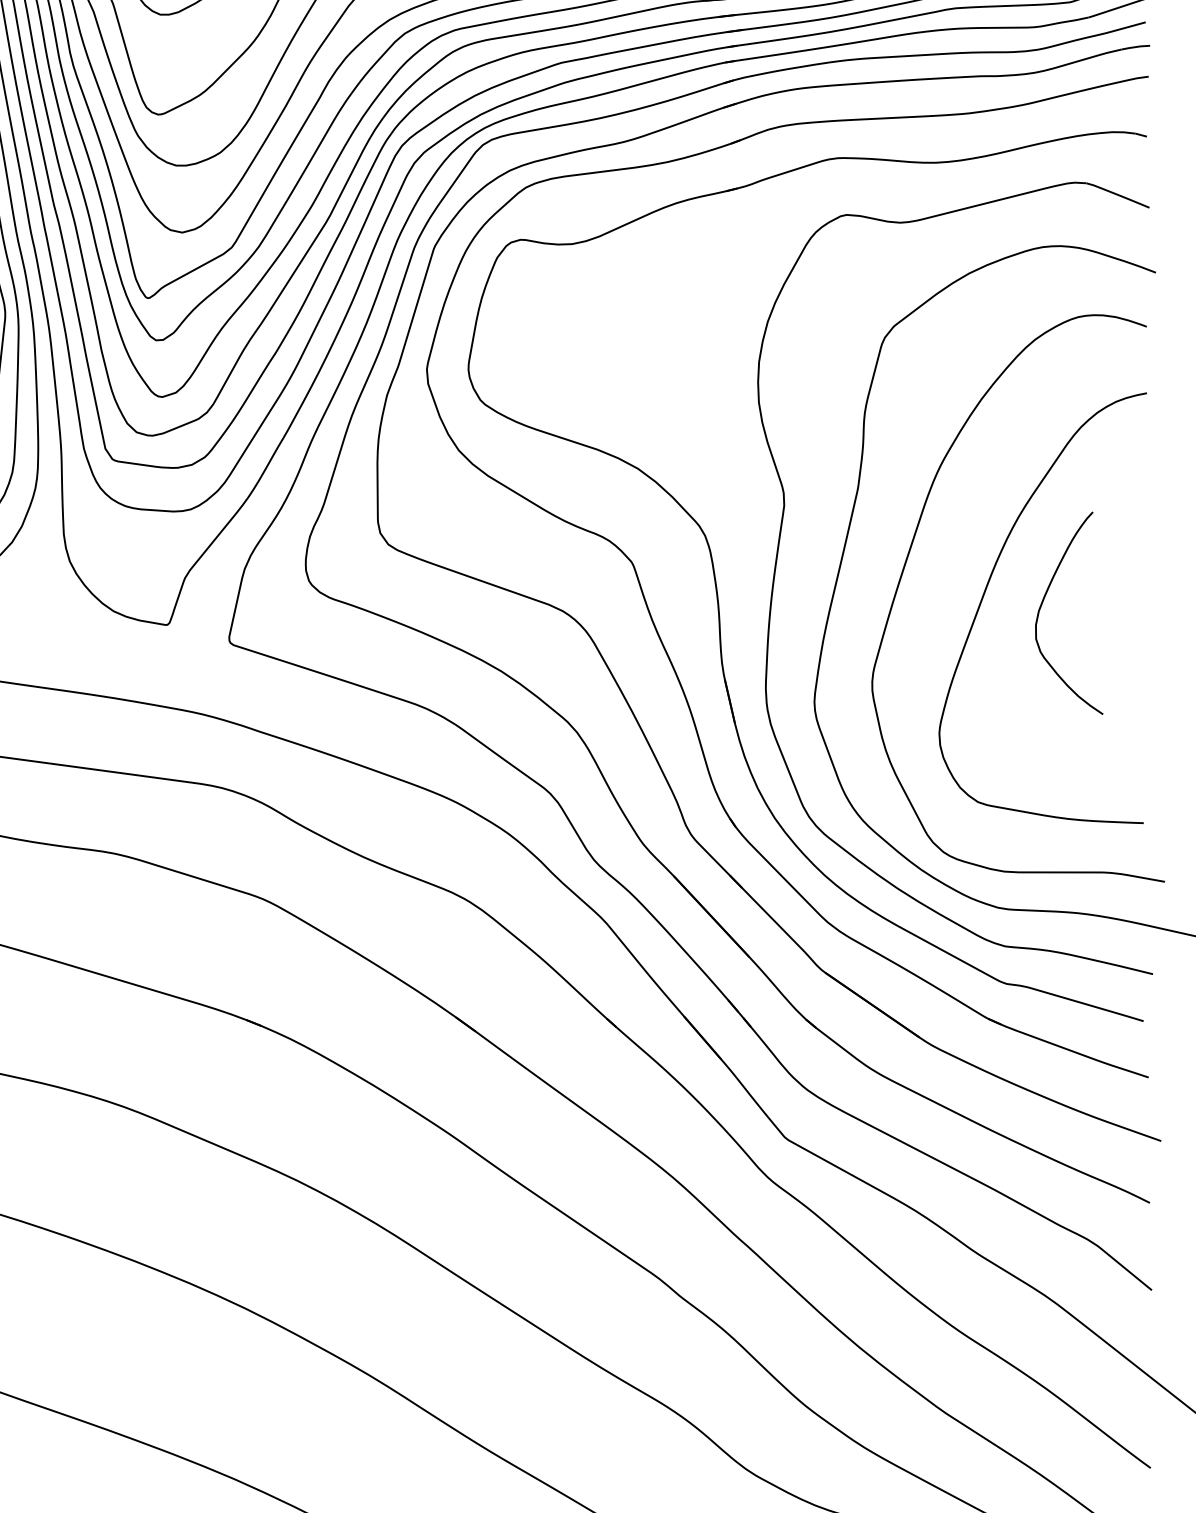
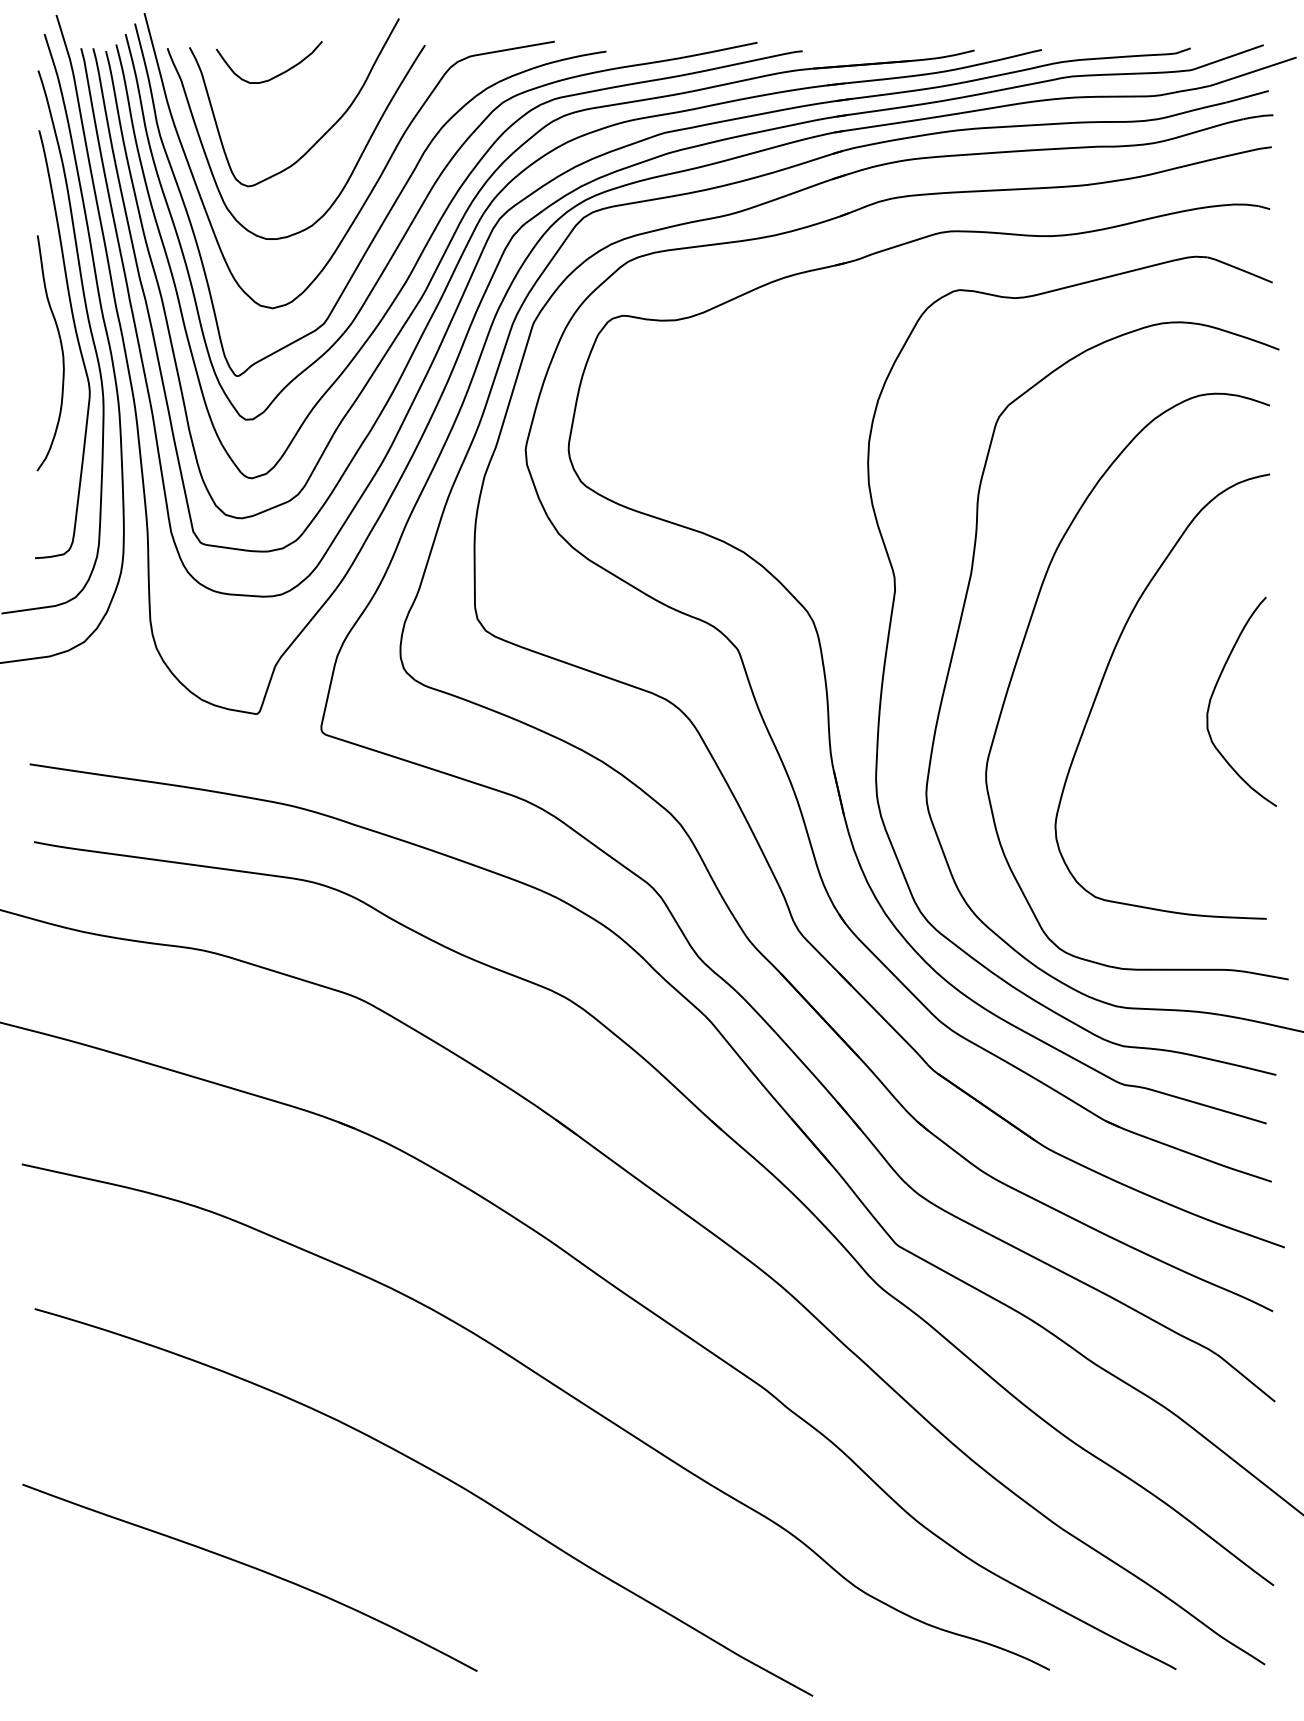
curve: (1042, 604) -> (1214, 692), moved

